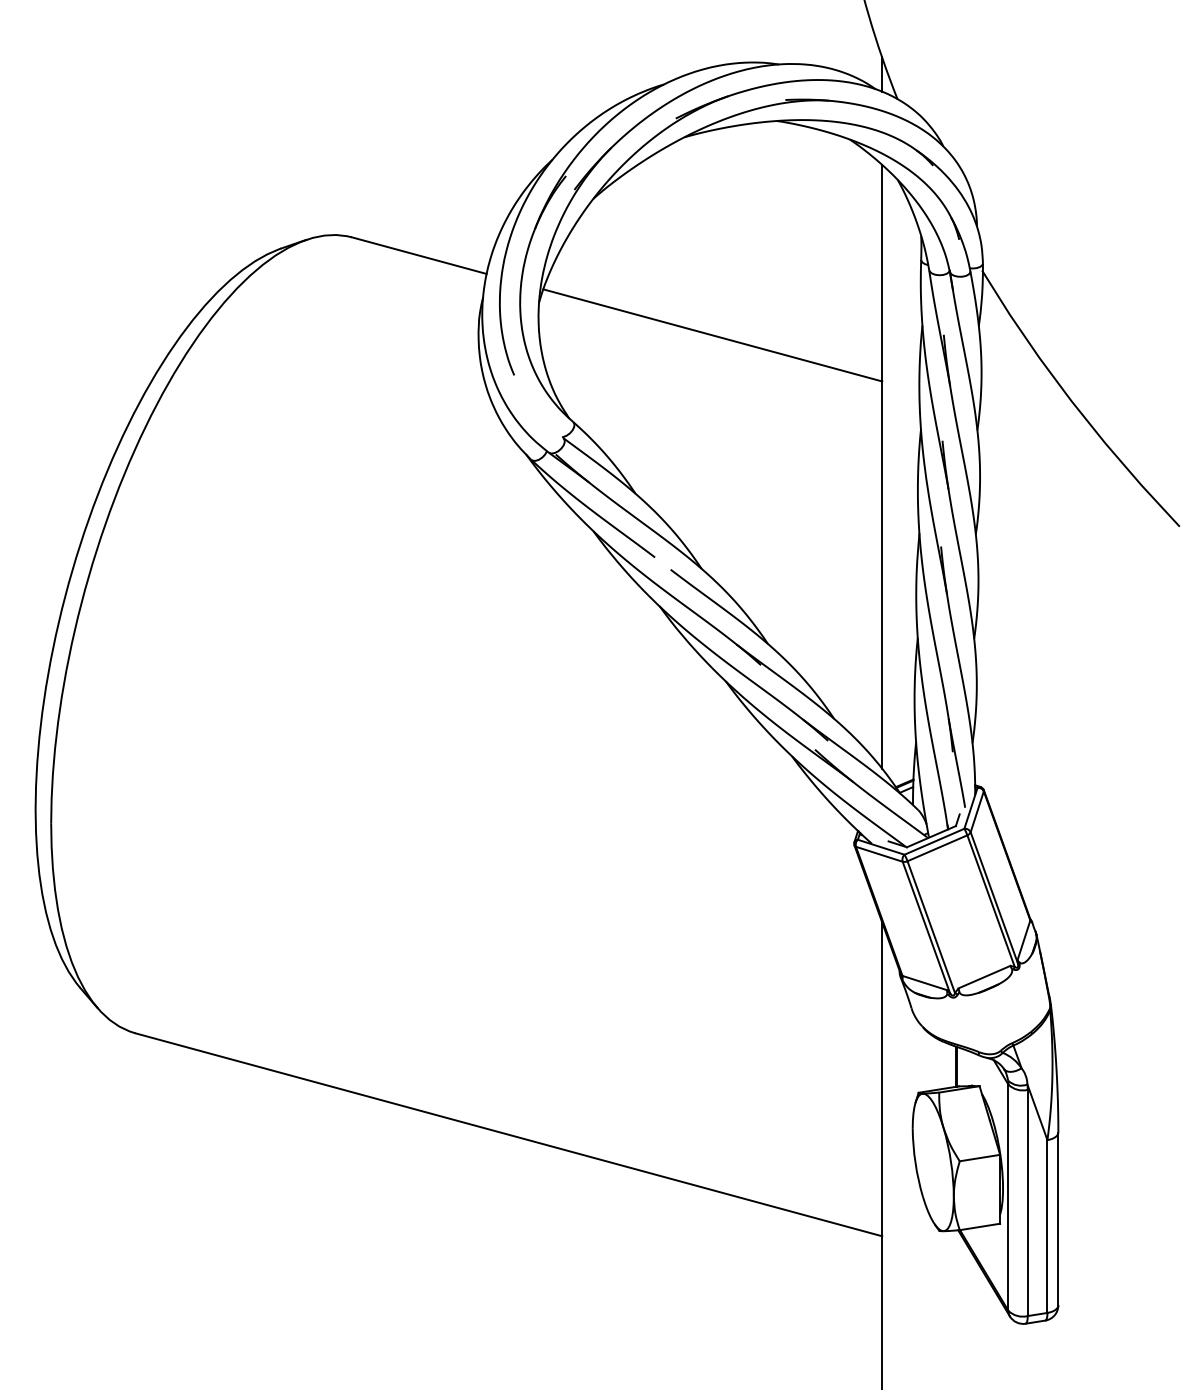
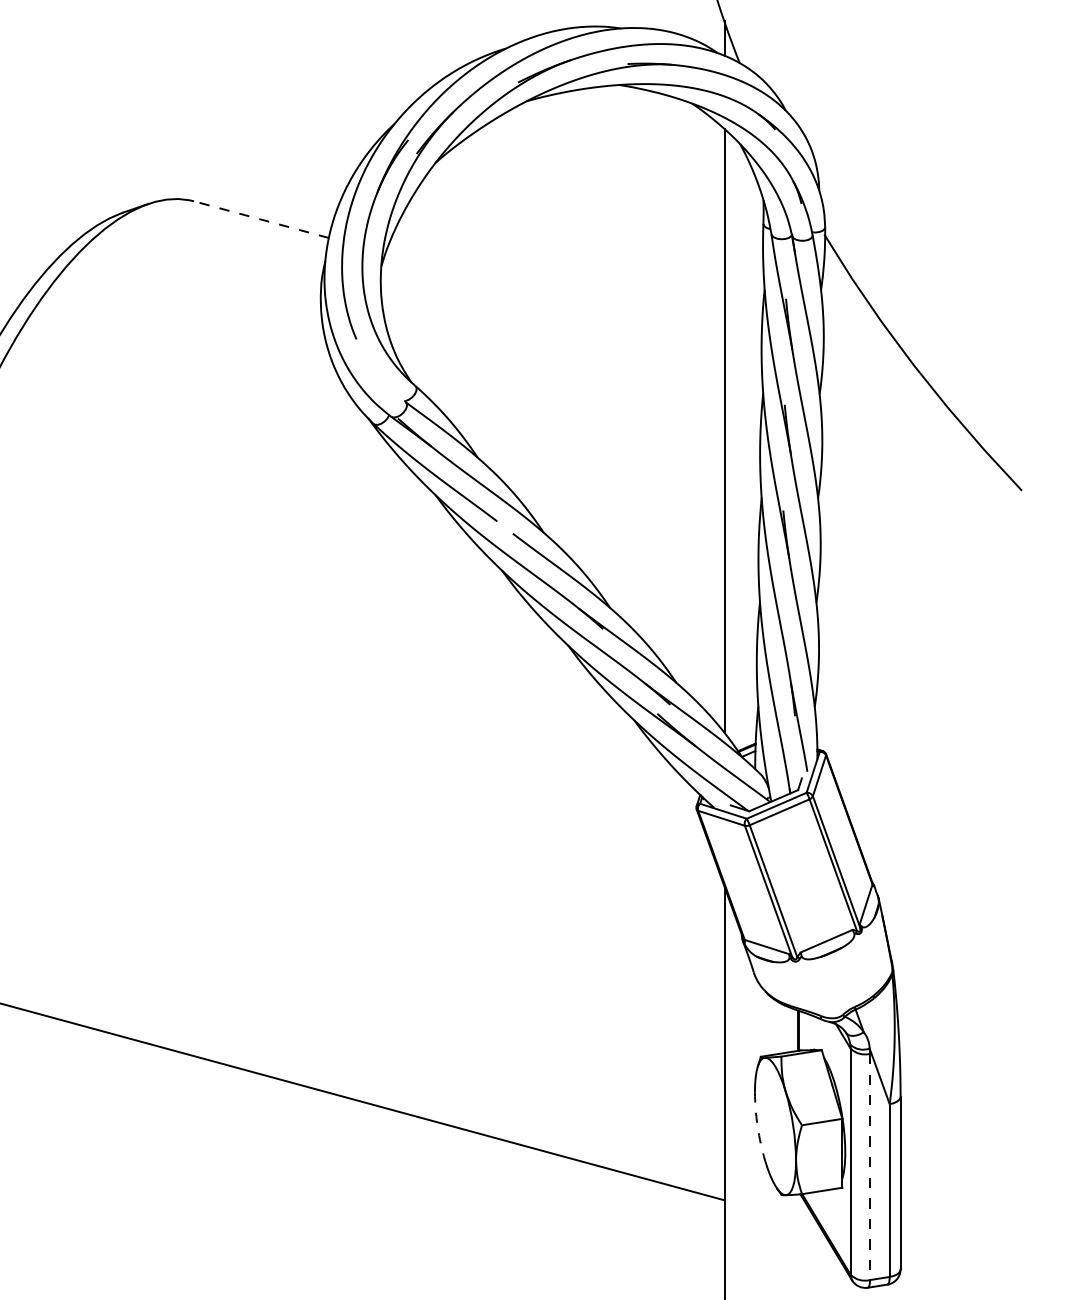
line: (419, 255) -> (261, 219), solid -> dashed
line: (712, 335) -> (554, 299), removed
arc: (915, 1162) -> (757, 1126), solid -> dashed
line: (1027, 1203) -> (869, 1167), solid -> dashed

